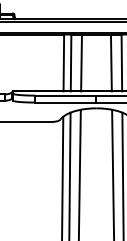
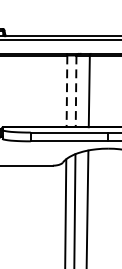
line: (63, 63) -> (66, 92), solid -> dashed
line: (71, 63) -> (76, 92), solid -> dashed

